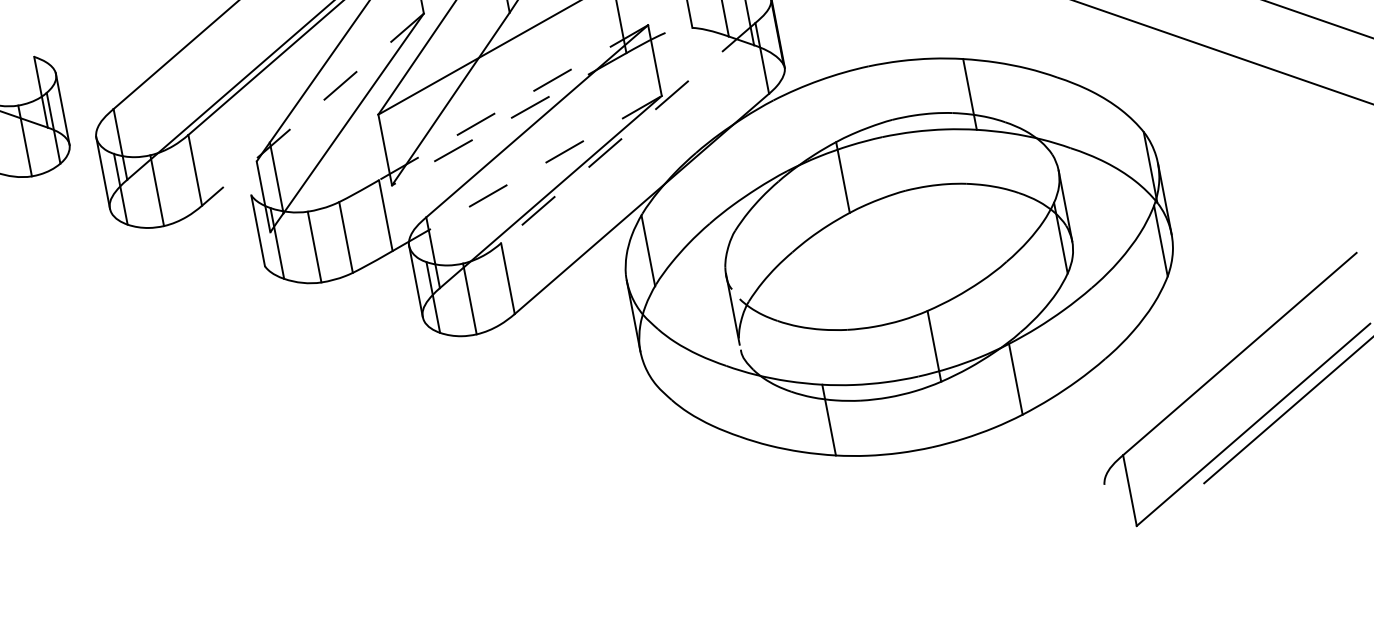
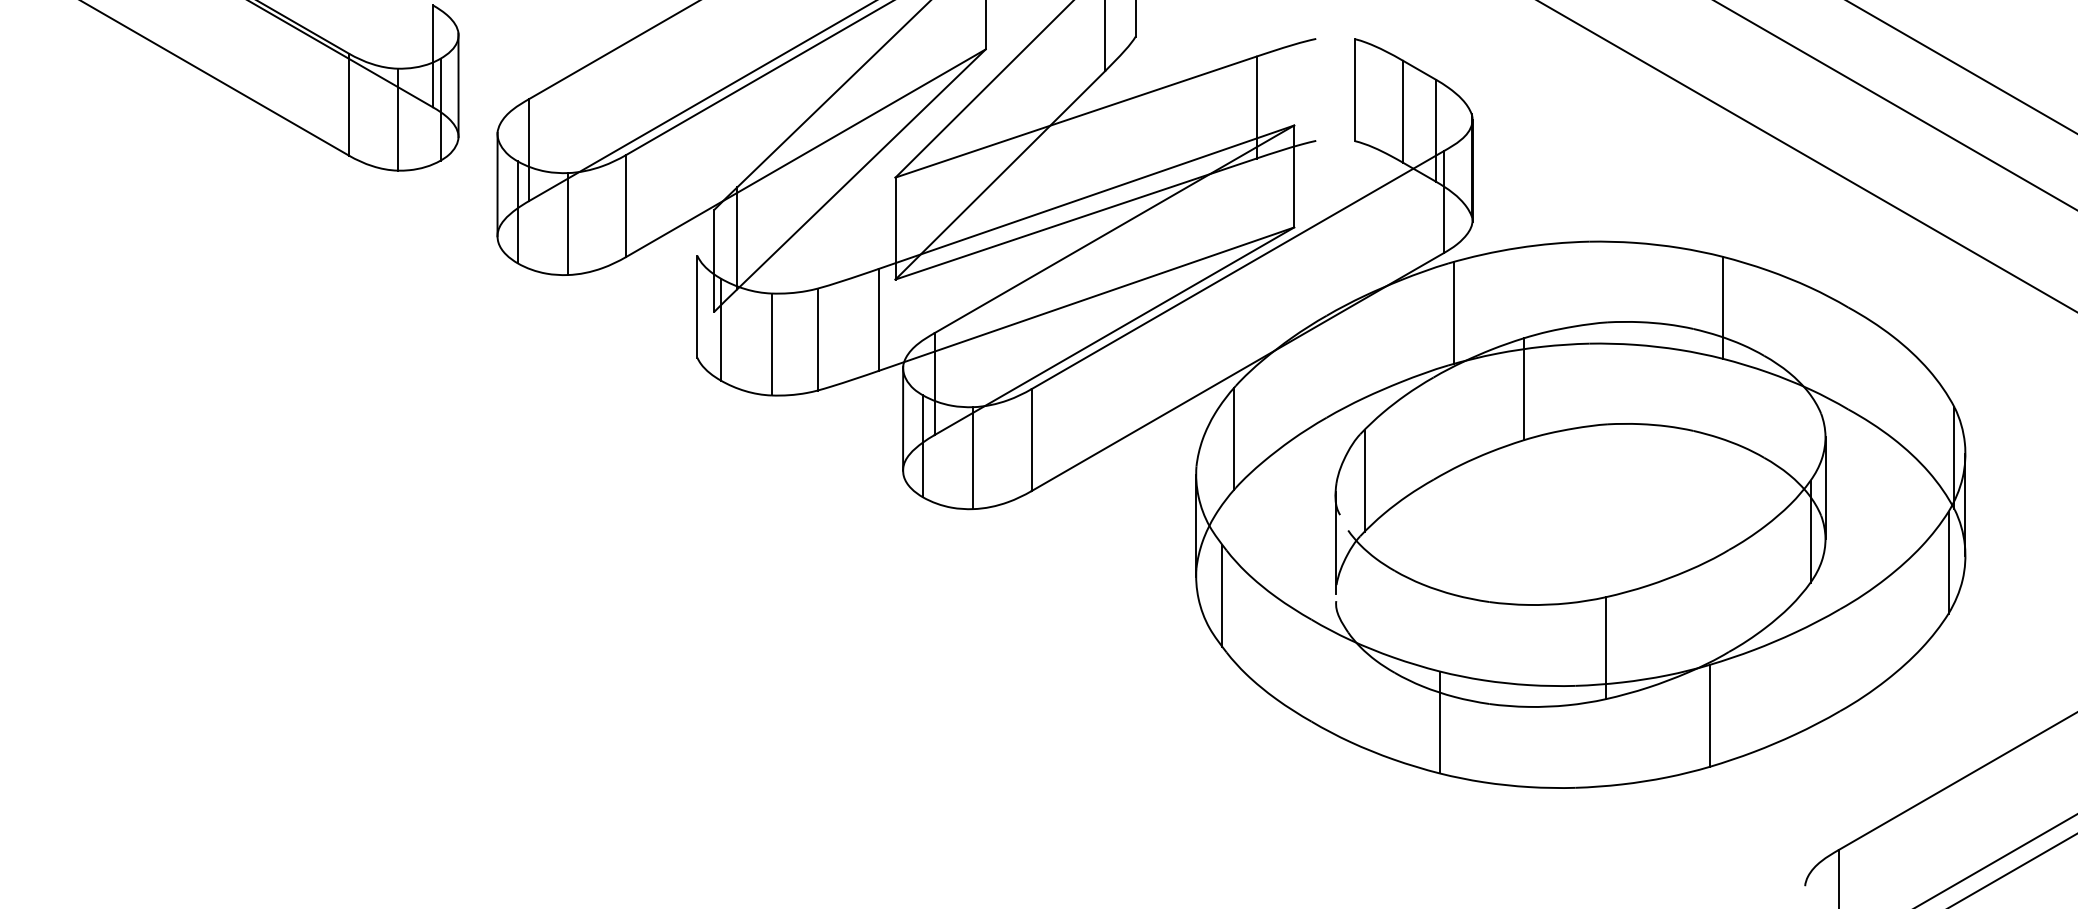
line: (513, 102) -> (1086, 197), dashed -> solid
line: (312, 109) -> (805, 153), dashed -> solid
line: (508, 119) -> (1075, 219), dashed -> solid
line: (628, 133) -> (1237, 270), dashed -> solid
line: (784, 134) -> (1454, 313), added
line: (527, 173) -> (1086, 299), dashed -> solid
line: (744, 262) -> (1364, 481), added
line: (660, 361) -> (1221, 596), added

